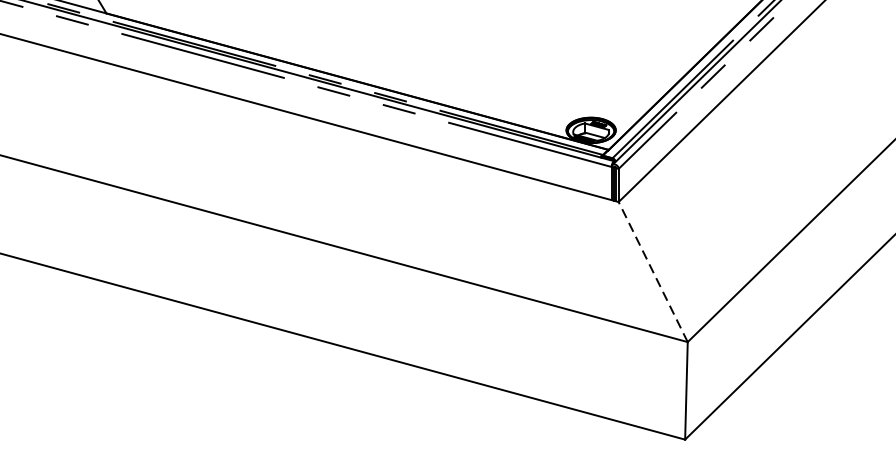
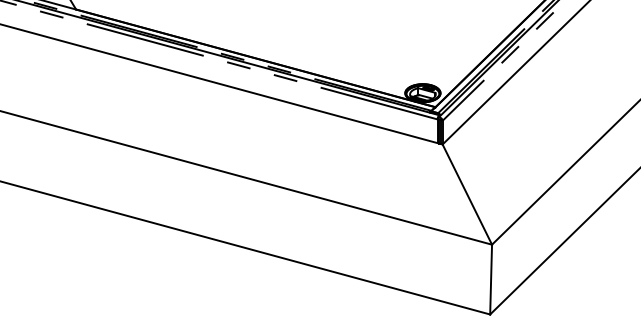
line: (653, 271) -> (467, 194), dashed -> solid

